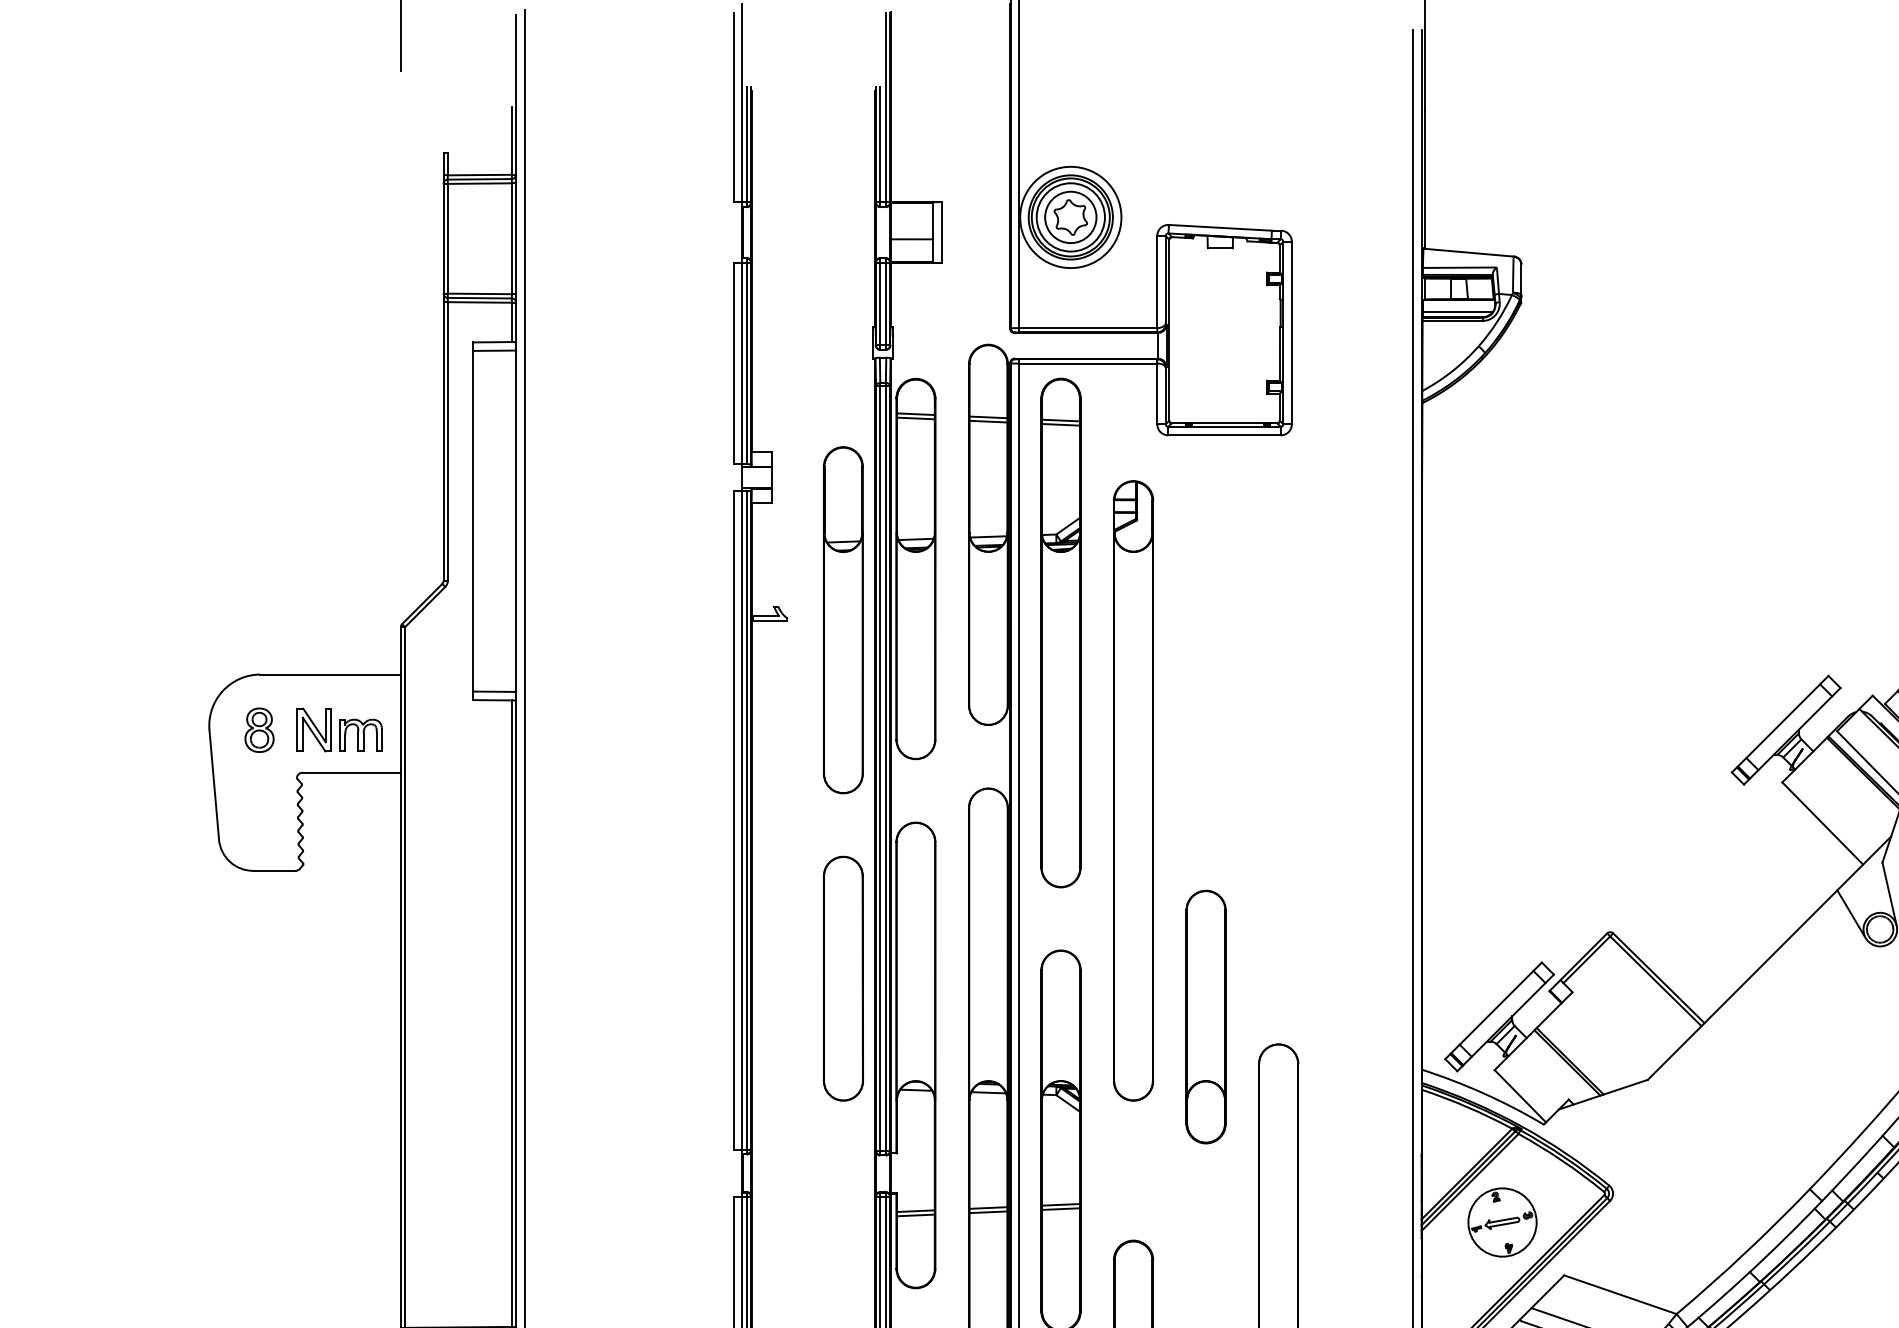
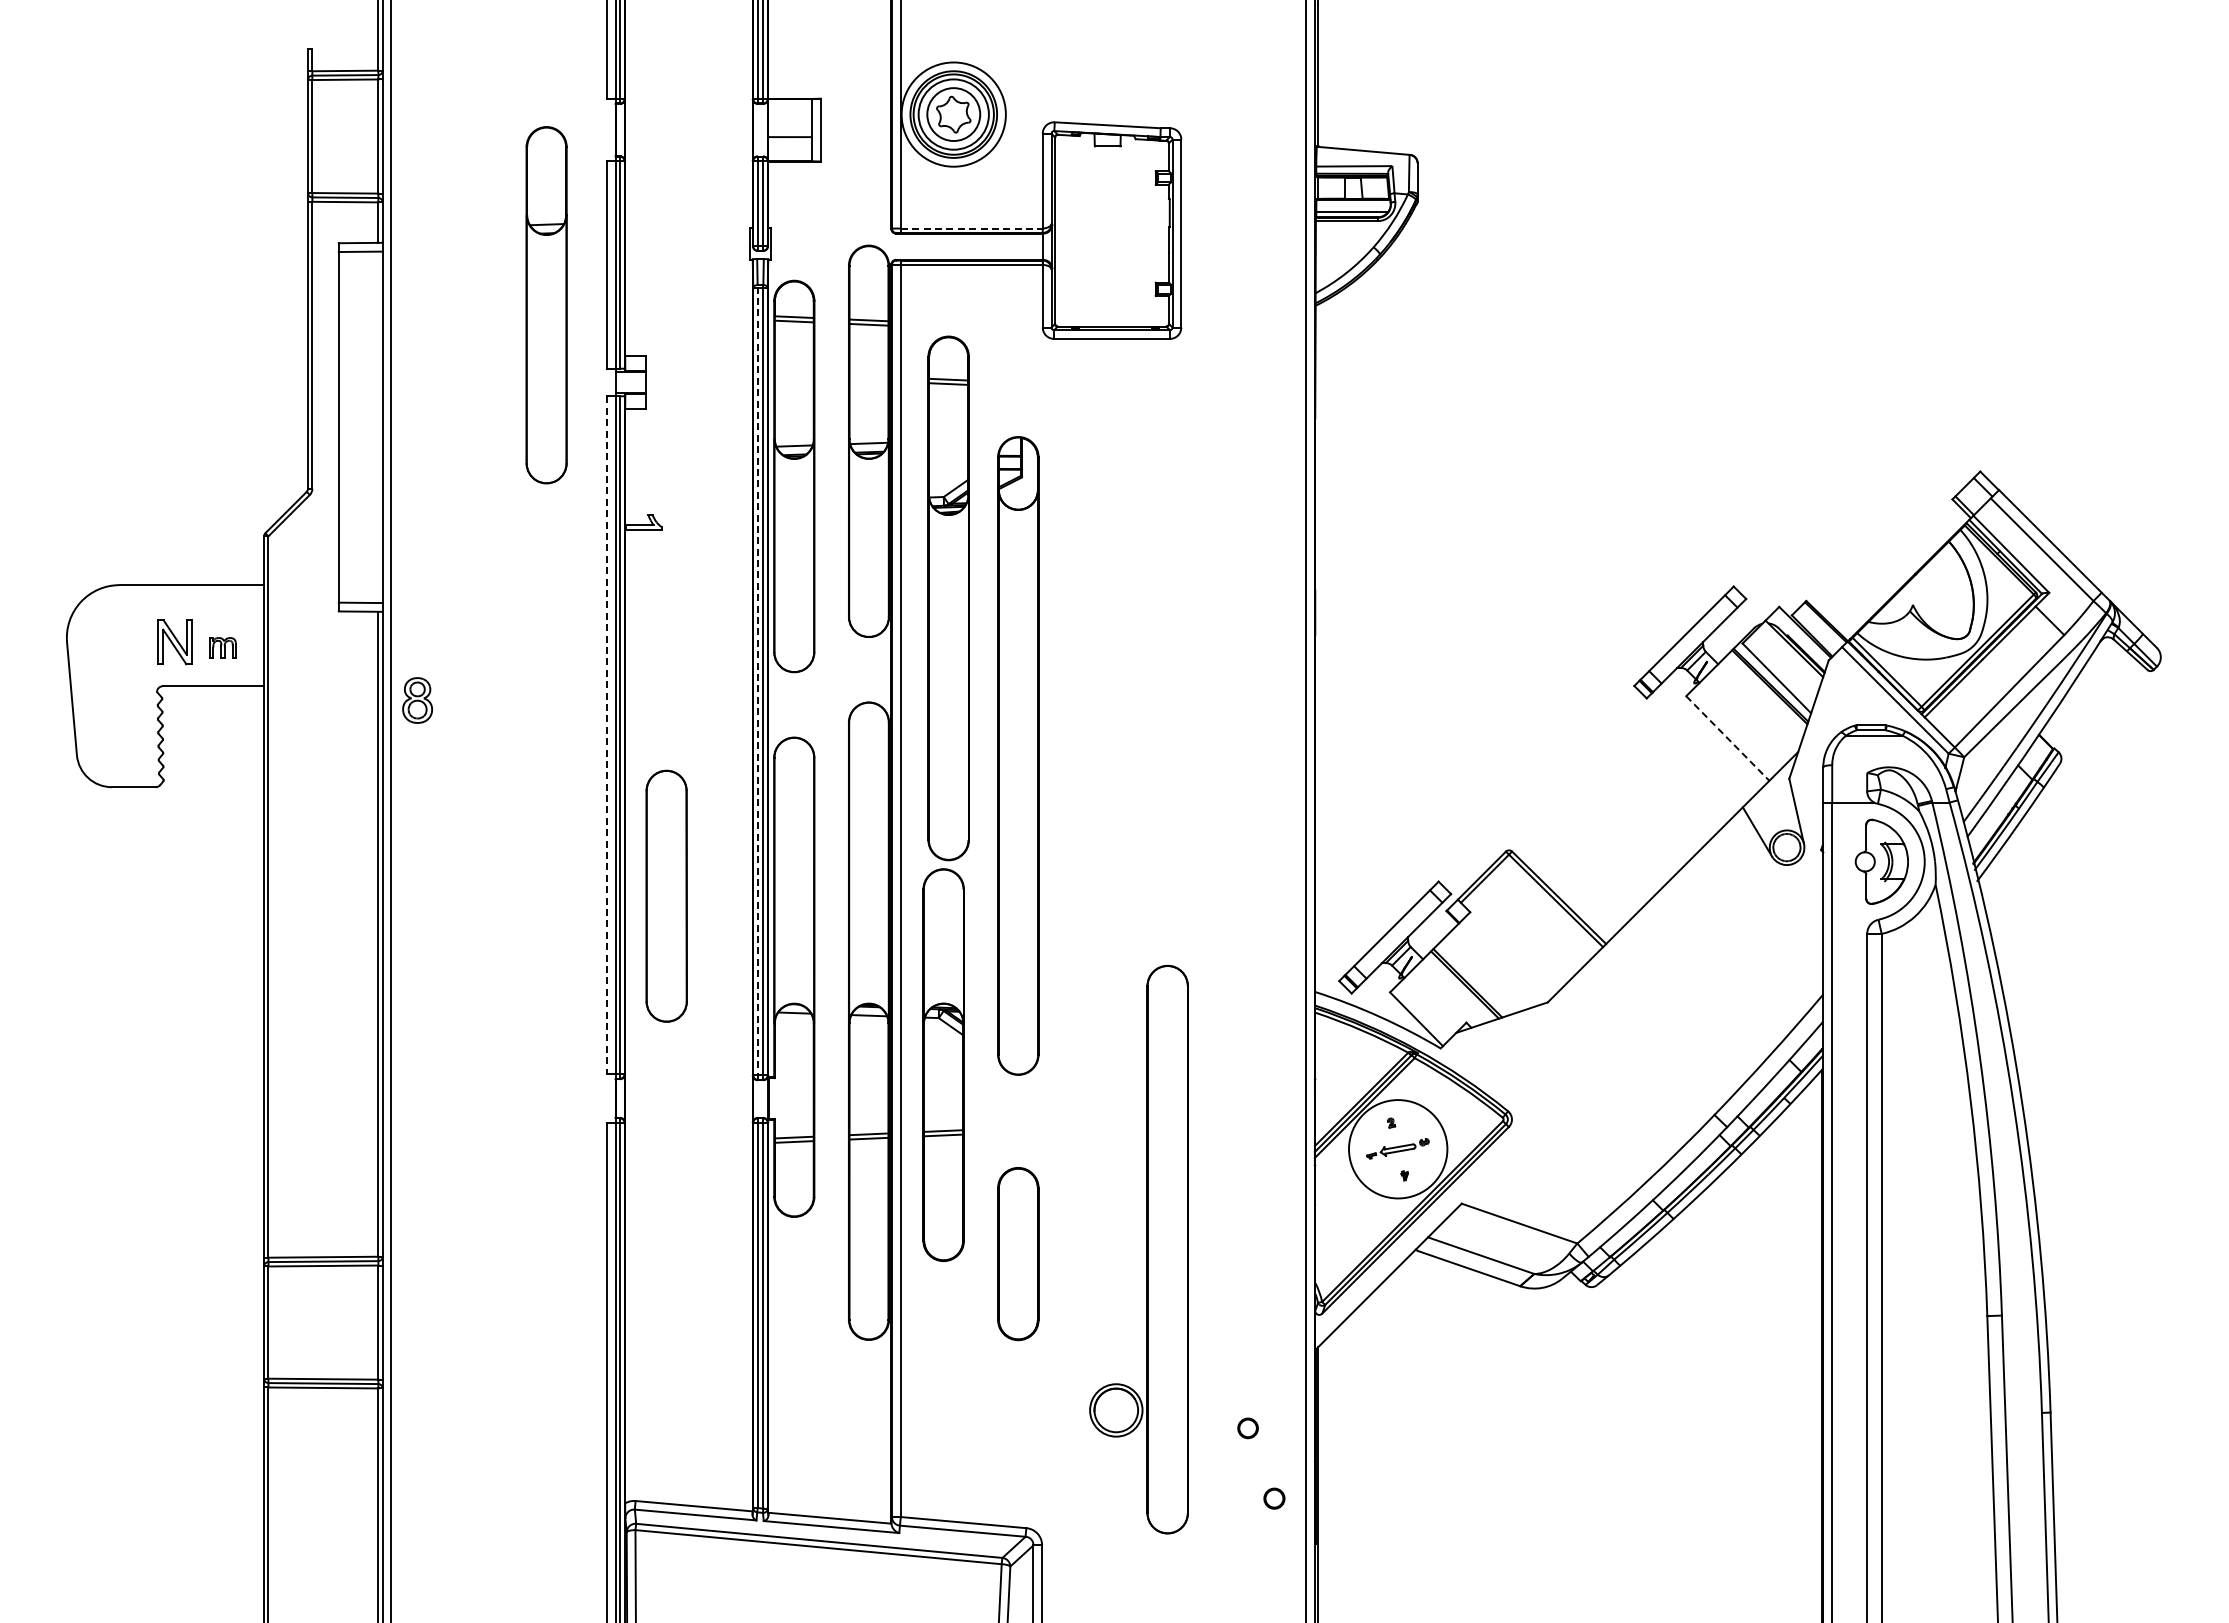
line: (1089, 328) -> (972, 228), solid -> dashed
part: (843, 620) -> (546, 305), moved
part: (1060, 633) -> (948, 598), moved
part: (259, 730) -> (417, 700), moved
part: (360, 735) -> (222, 647), size x0.6
line: (880, 768) -> (757, 681), solid -> dashed
part: (1133, 790) -> (1018, 755), moved
line: (733, 820) -> (606, 735), solid -> dashed
line: (1823, 823) -> (1728, 738), solid -> dashed
part: (843, 977) -> (666, 895), moved
part: (1205, 1016) -> (1092, 937), removed
circle: (1502, 1222) -> (1398, 1149), size x1.4

